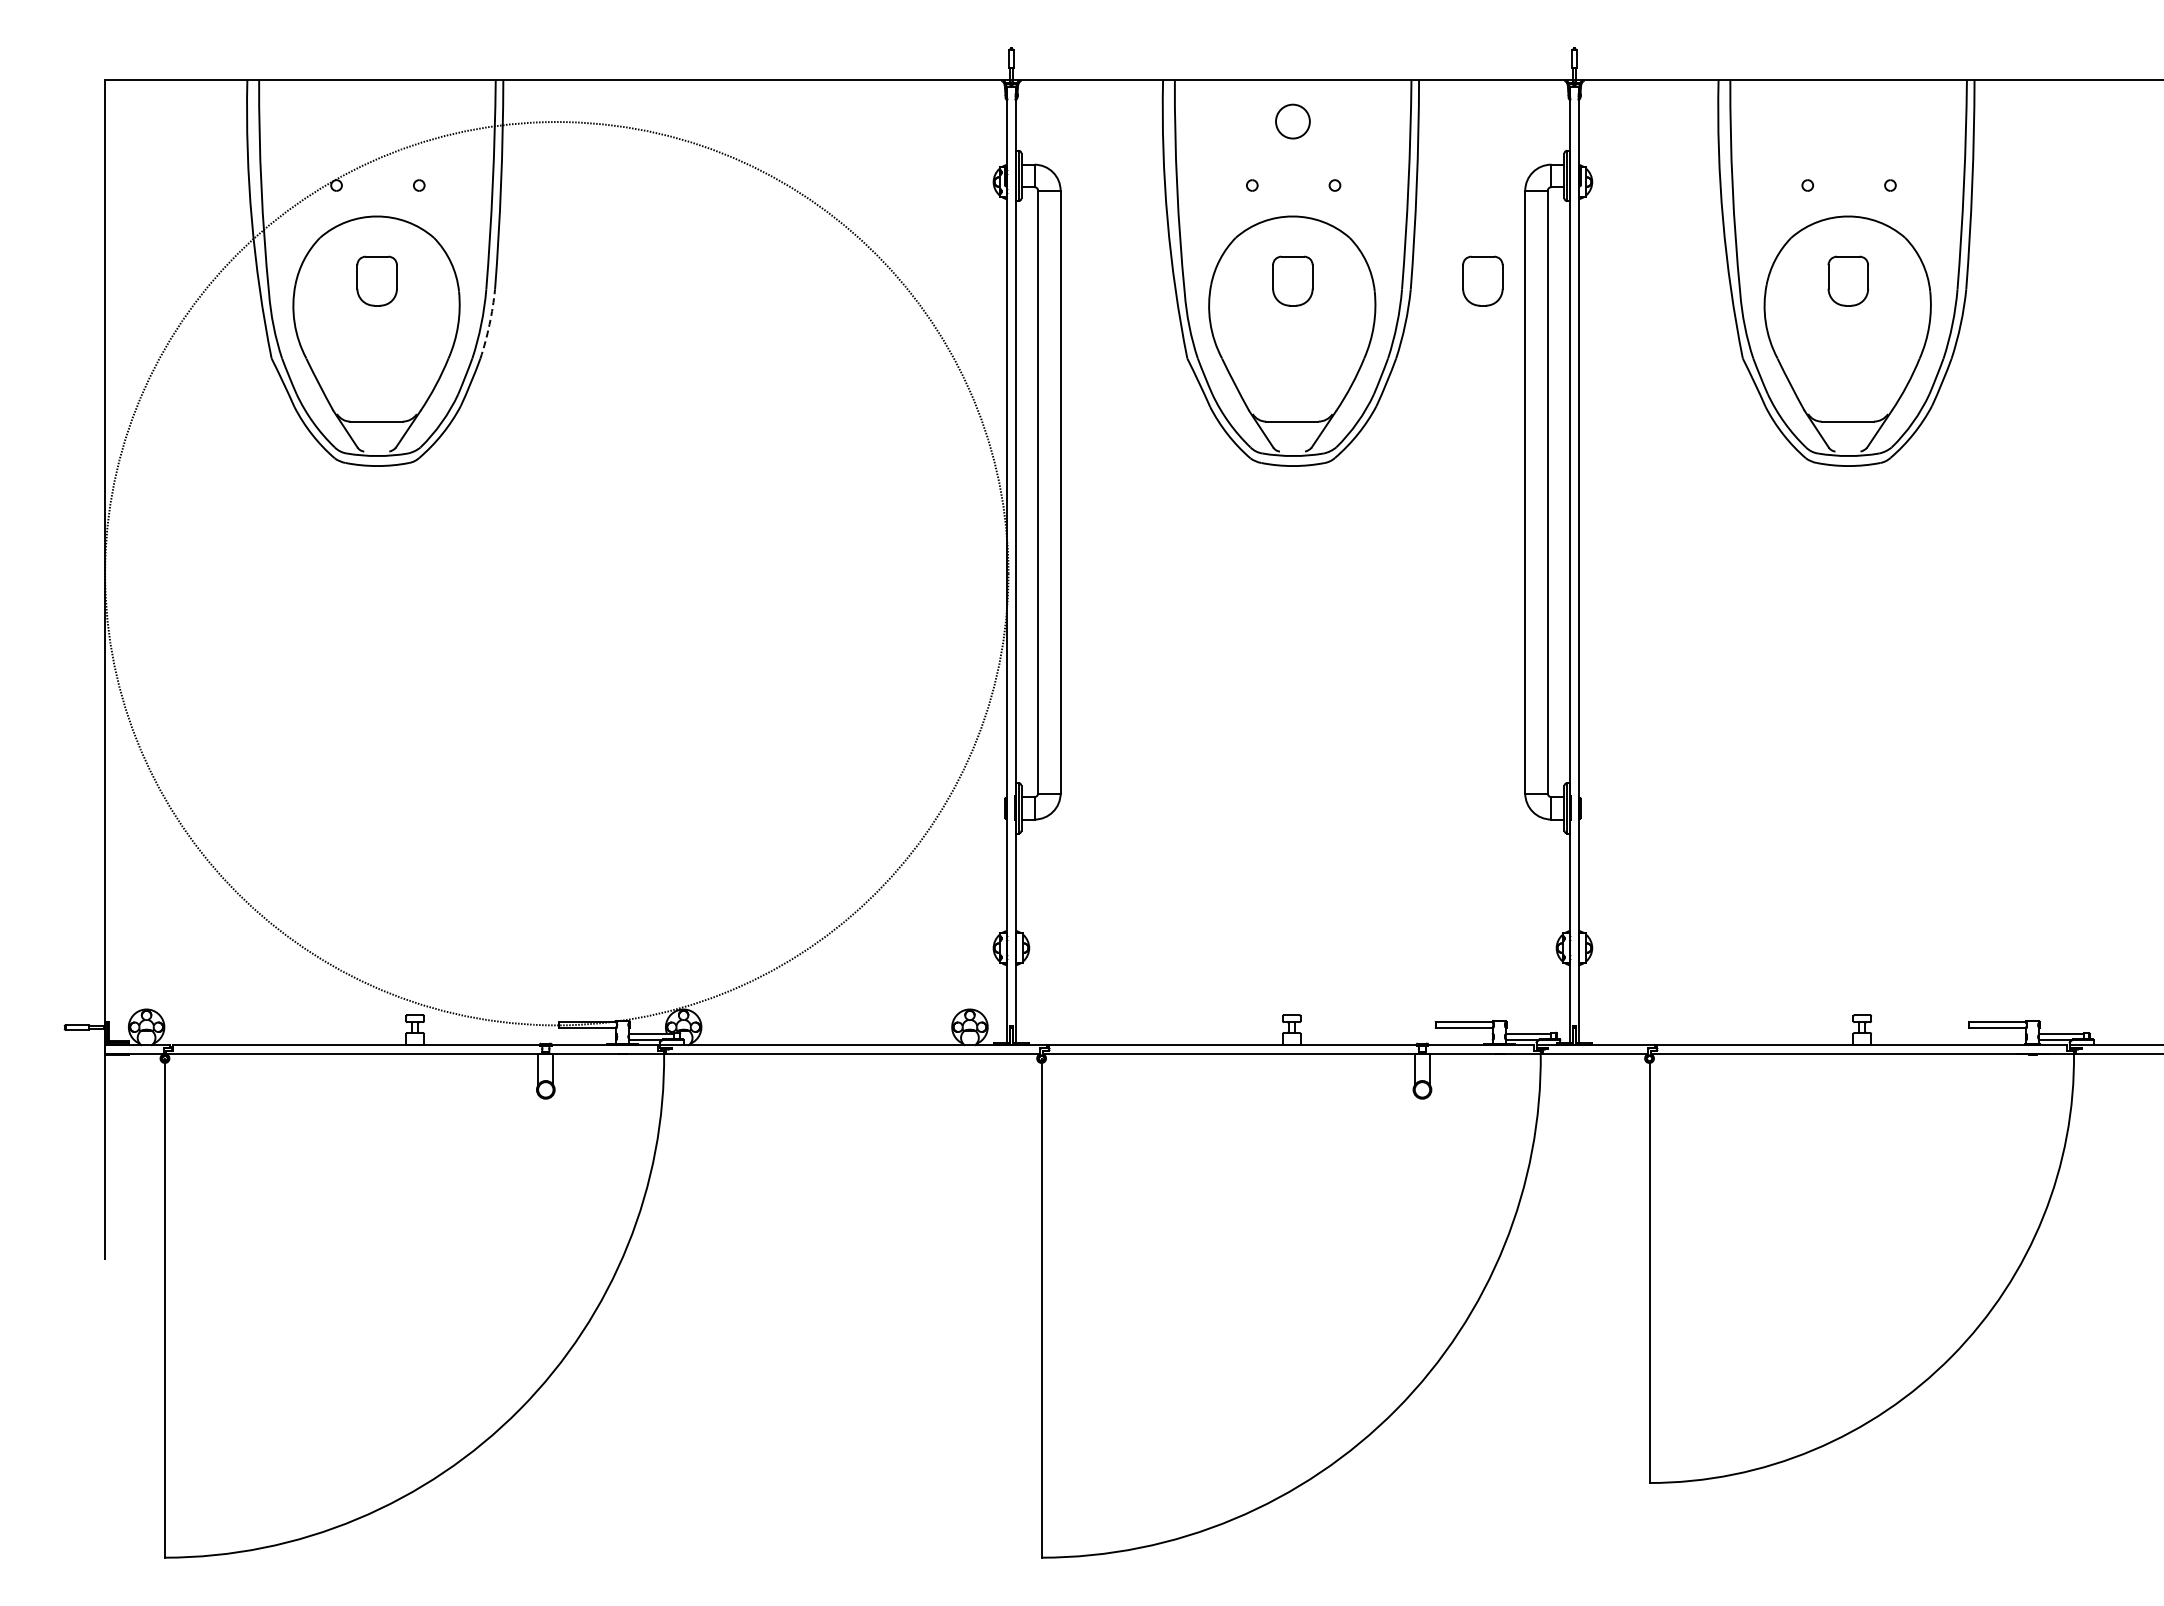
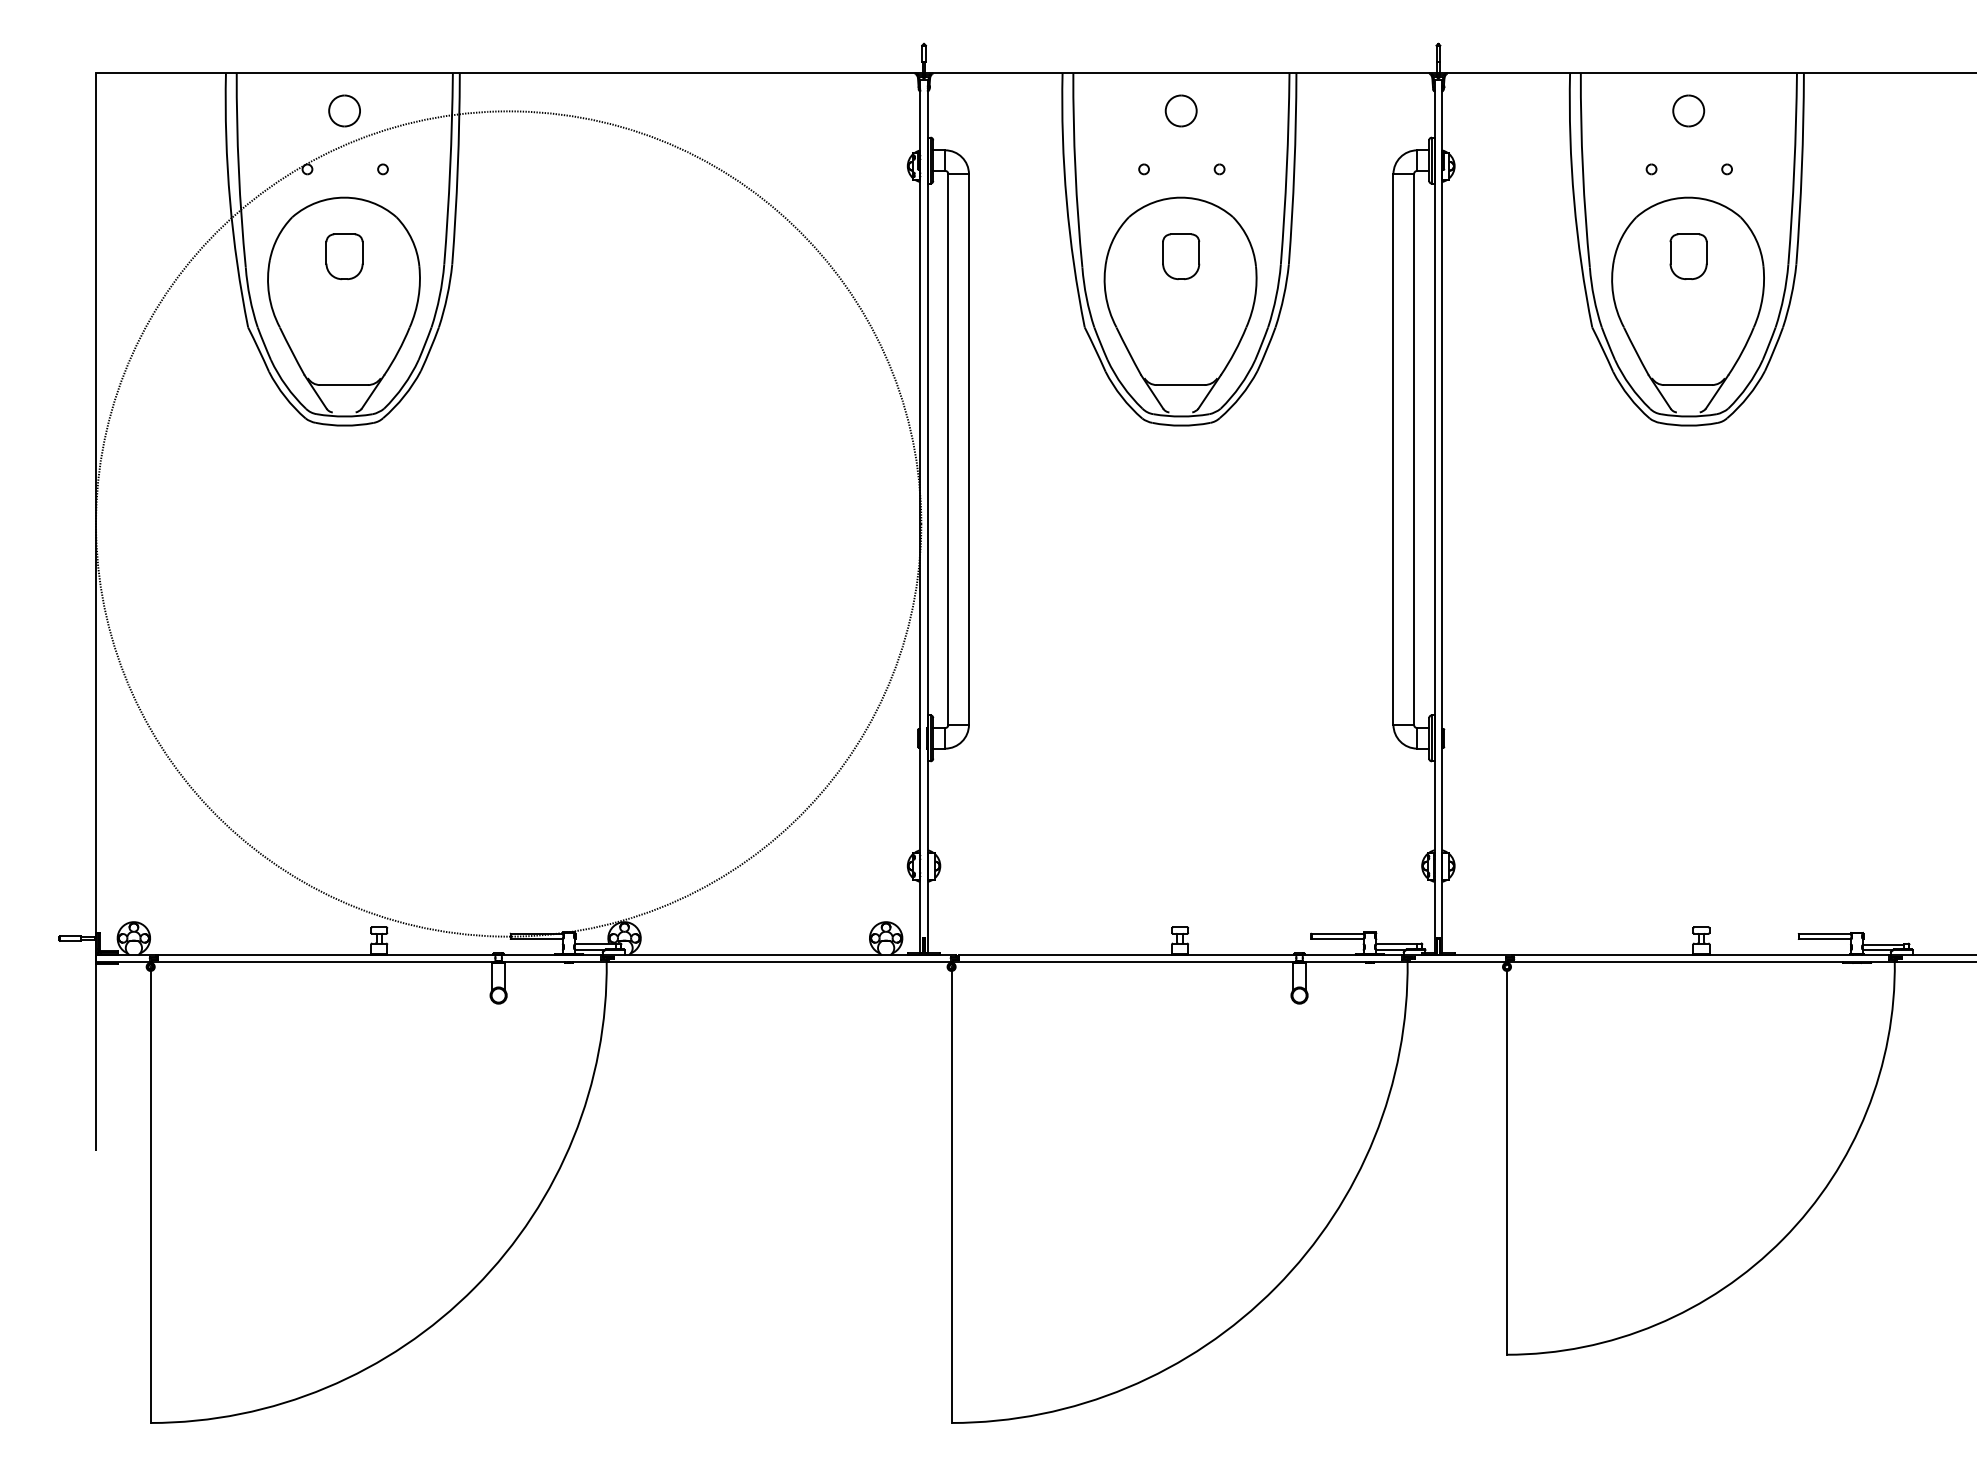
part: (377, 121) -> (344, 110), added
part: (1848, 121) -> (1688, 110), added
part: (1482, 280) -> (1354, 256), removed
arc: (489, 324) -> (447, 296), dashed -> solid

